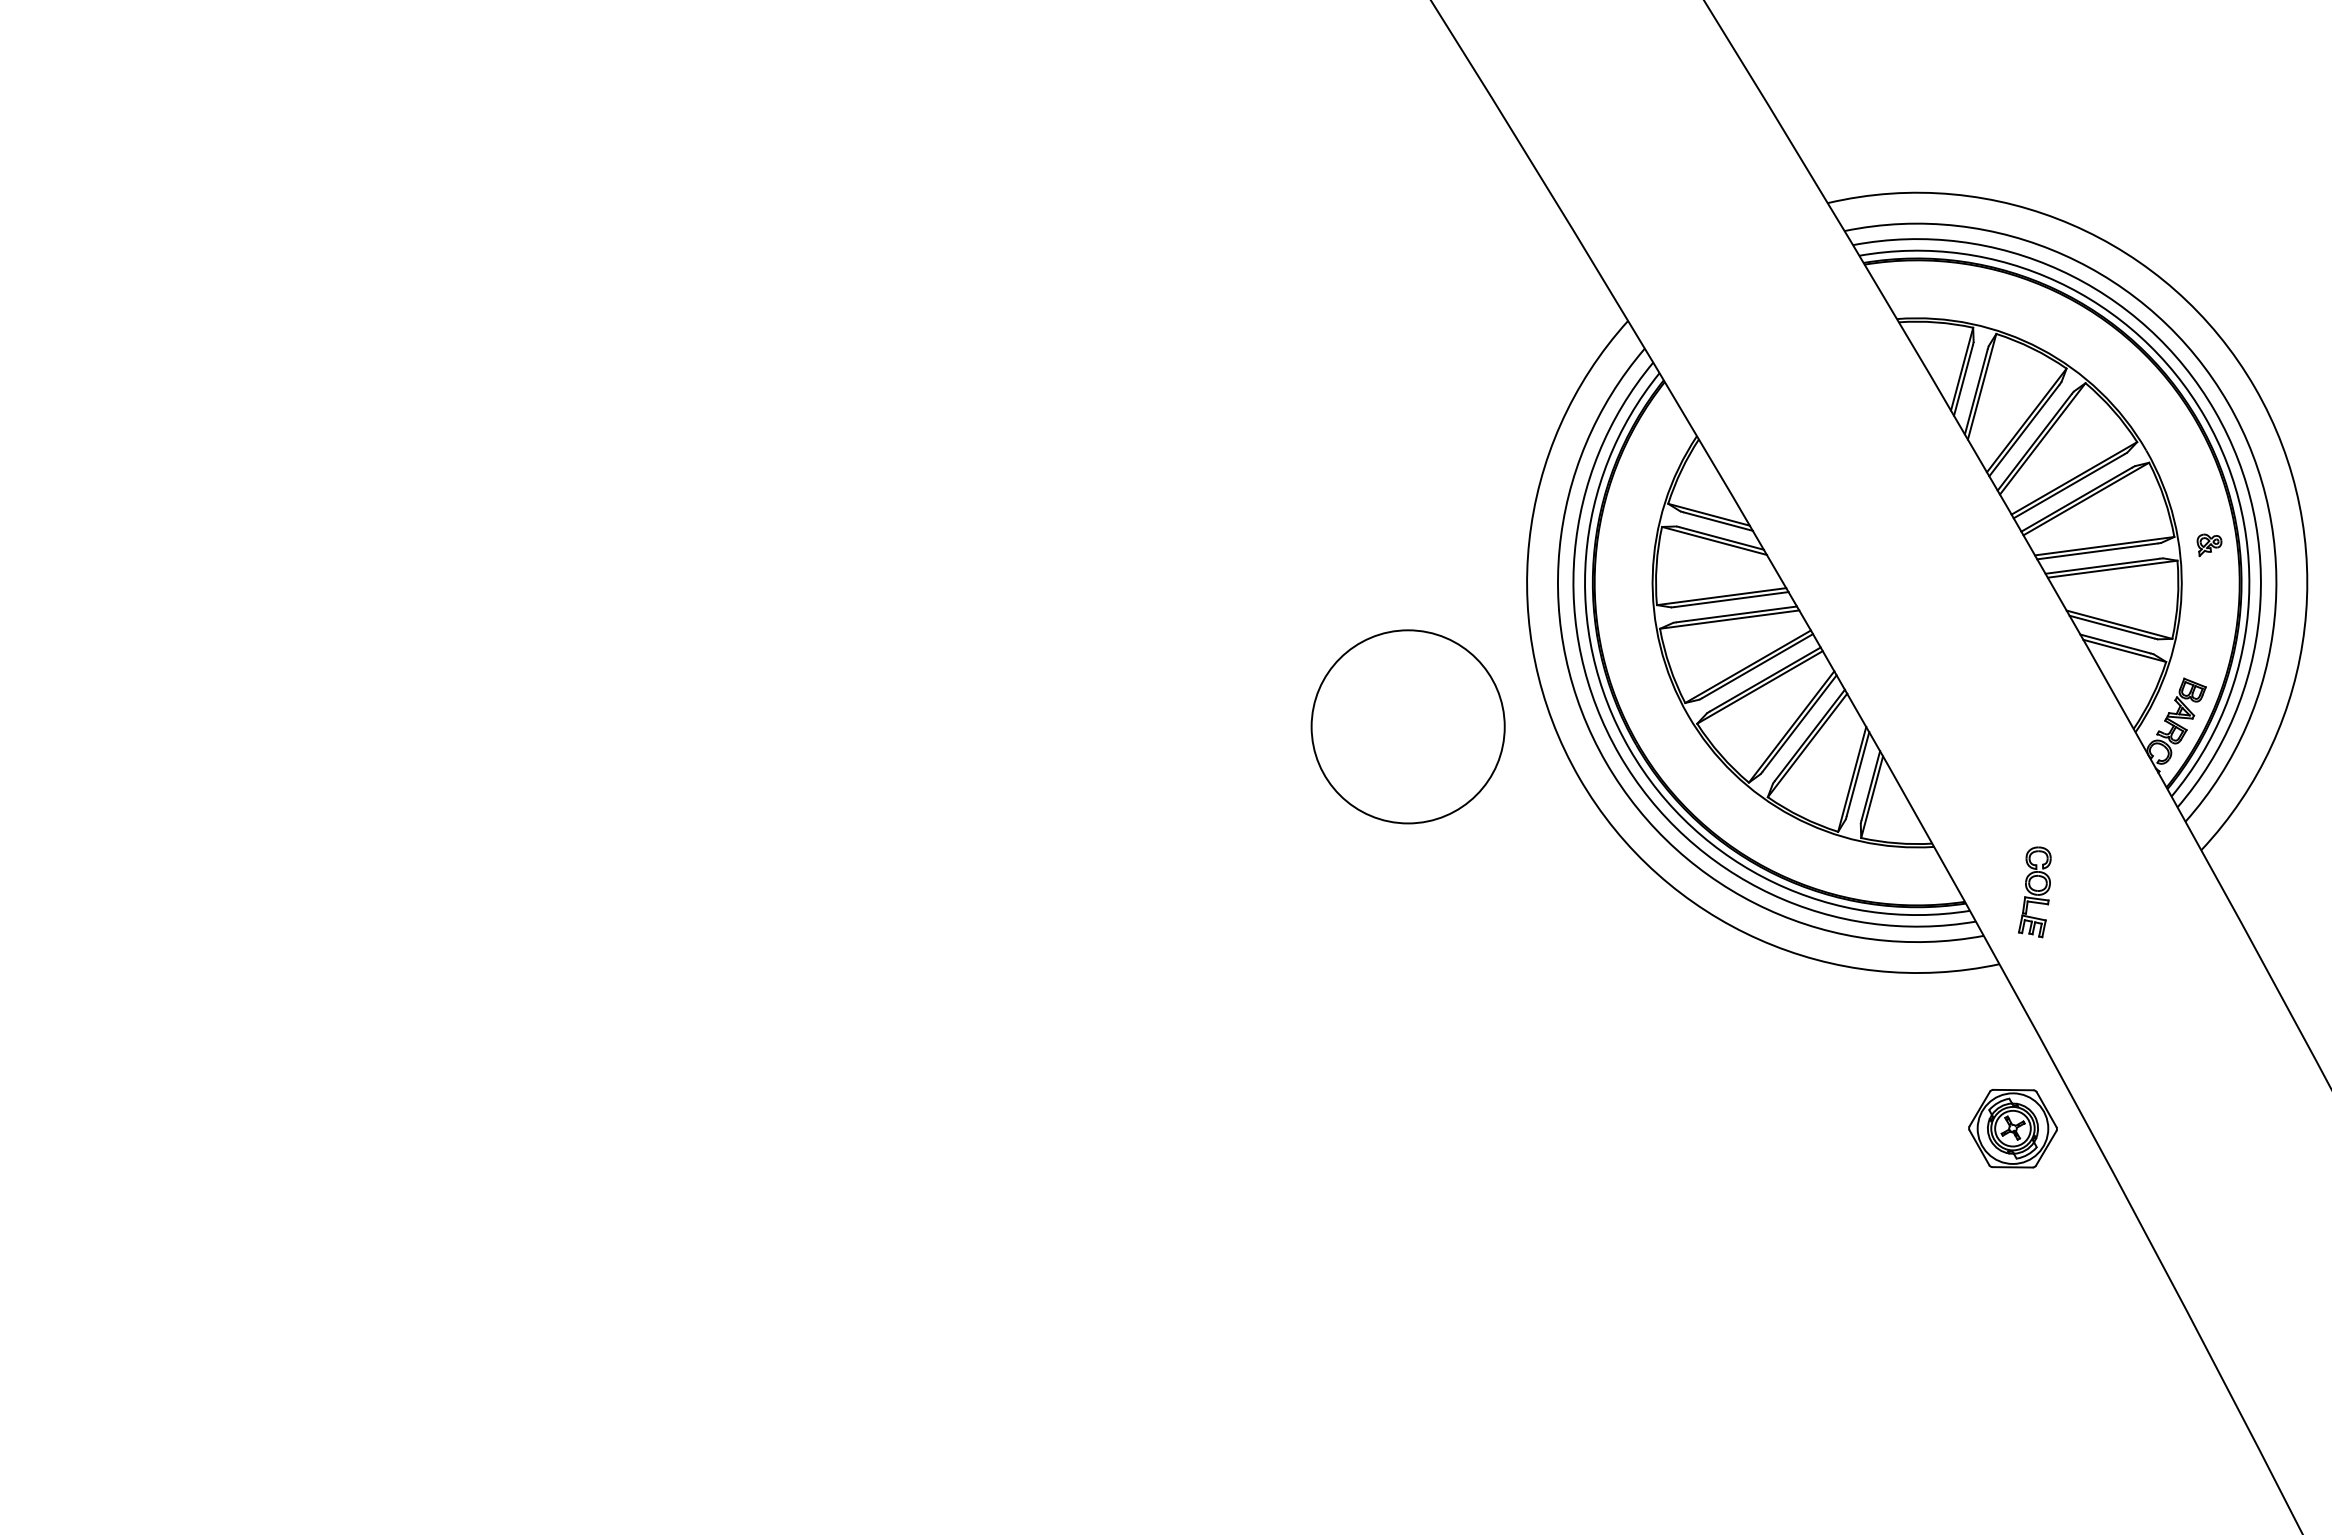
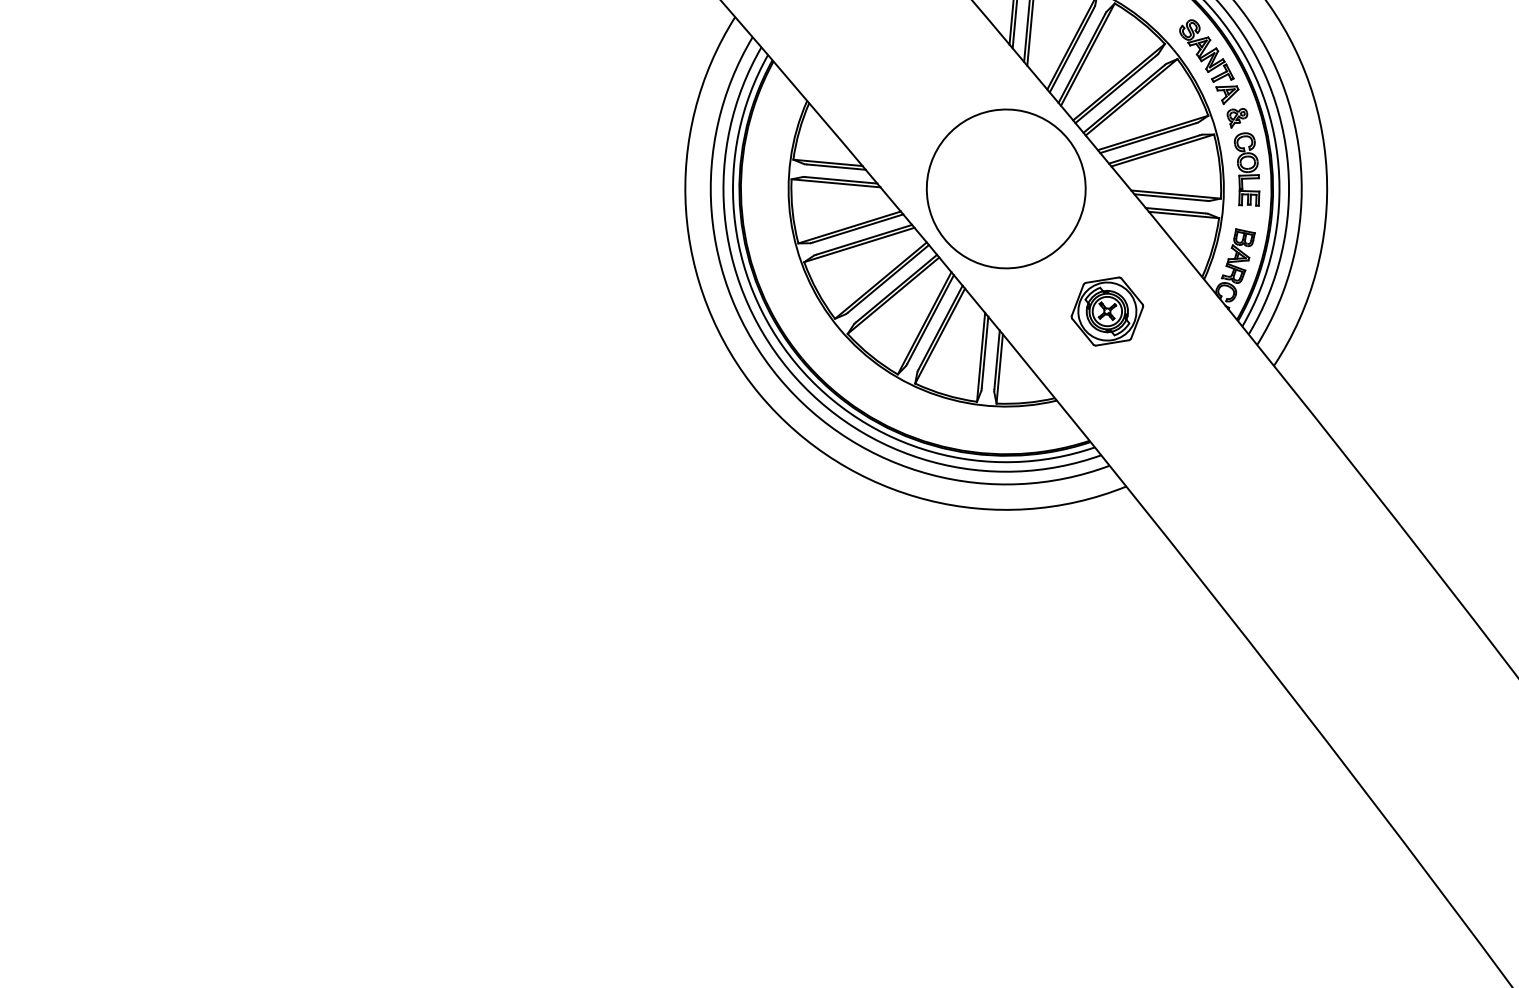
part: (2186, 472) -> (1209, 61), added
circle: (1407, 726) -> (1005, 188), moved
part: (2034, 892) -> (1246, 170), moved
part: (2012, 1128) -> (1106, 311), moved

